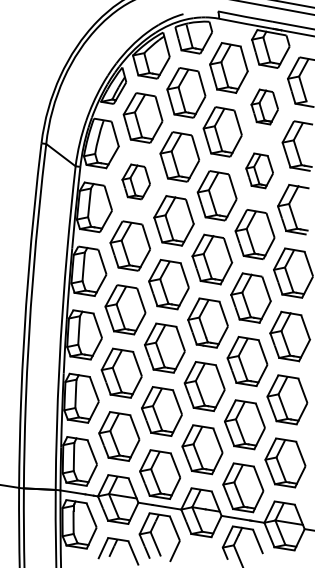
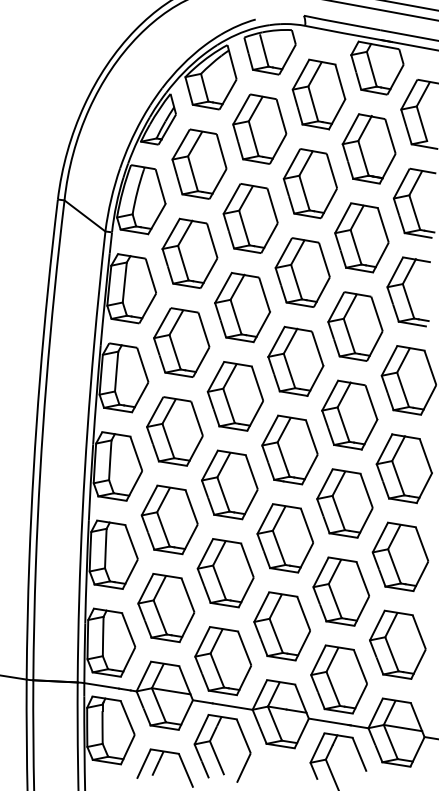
part: (264, 106) -> (368, 148), size x1.43
part: (259, 170) -> (361, 237), size x1.43
part: (135, 181) -> (189, 252), size x1.43

